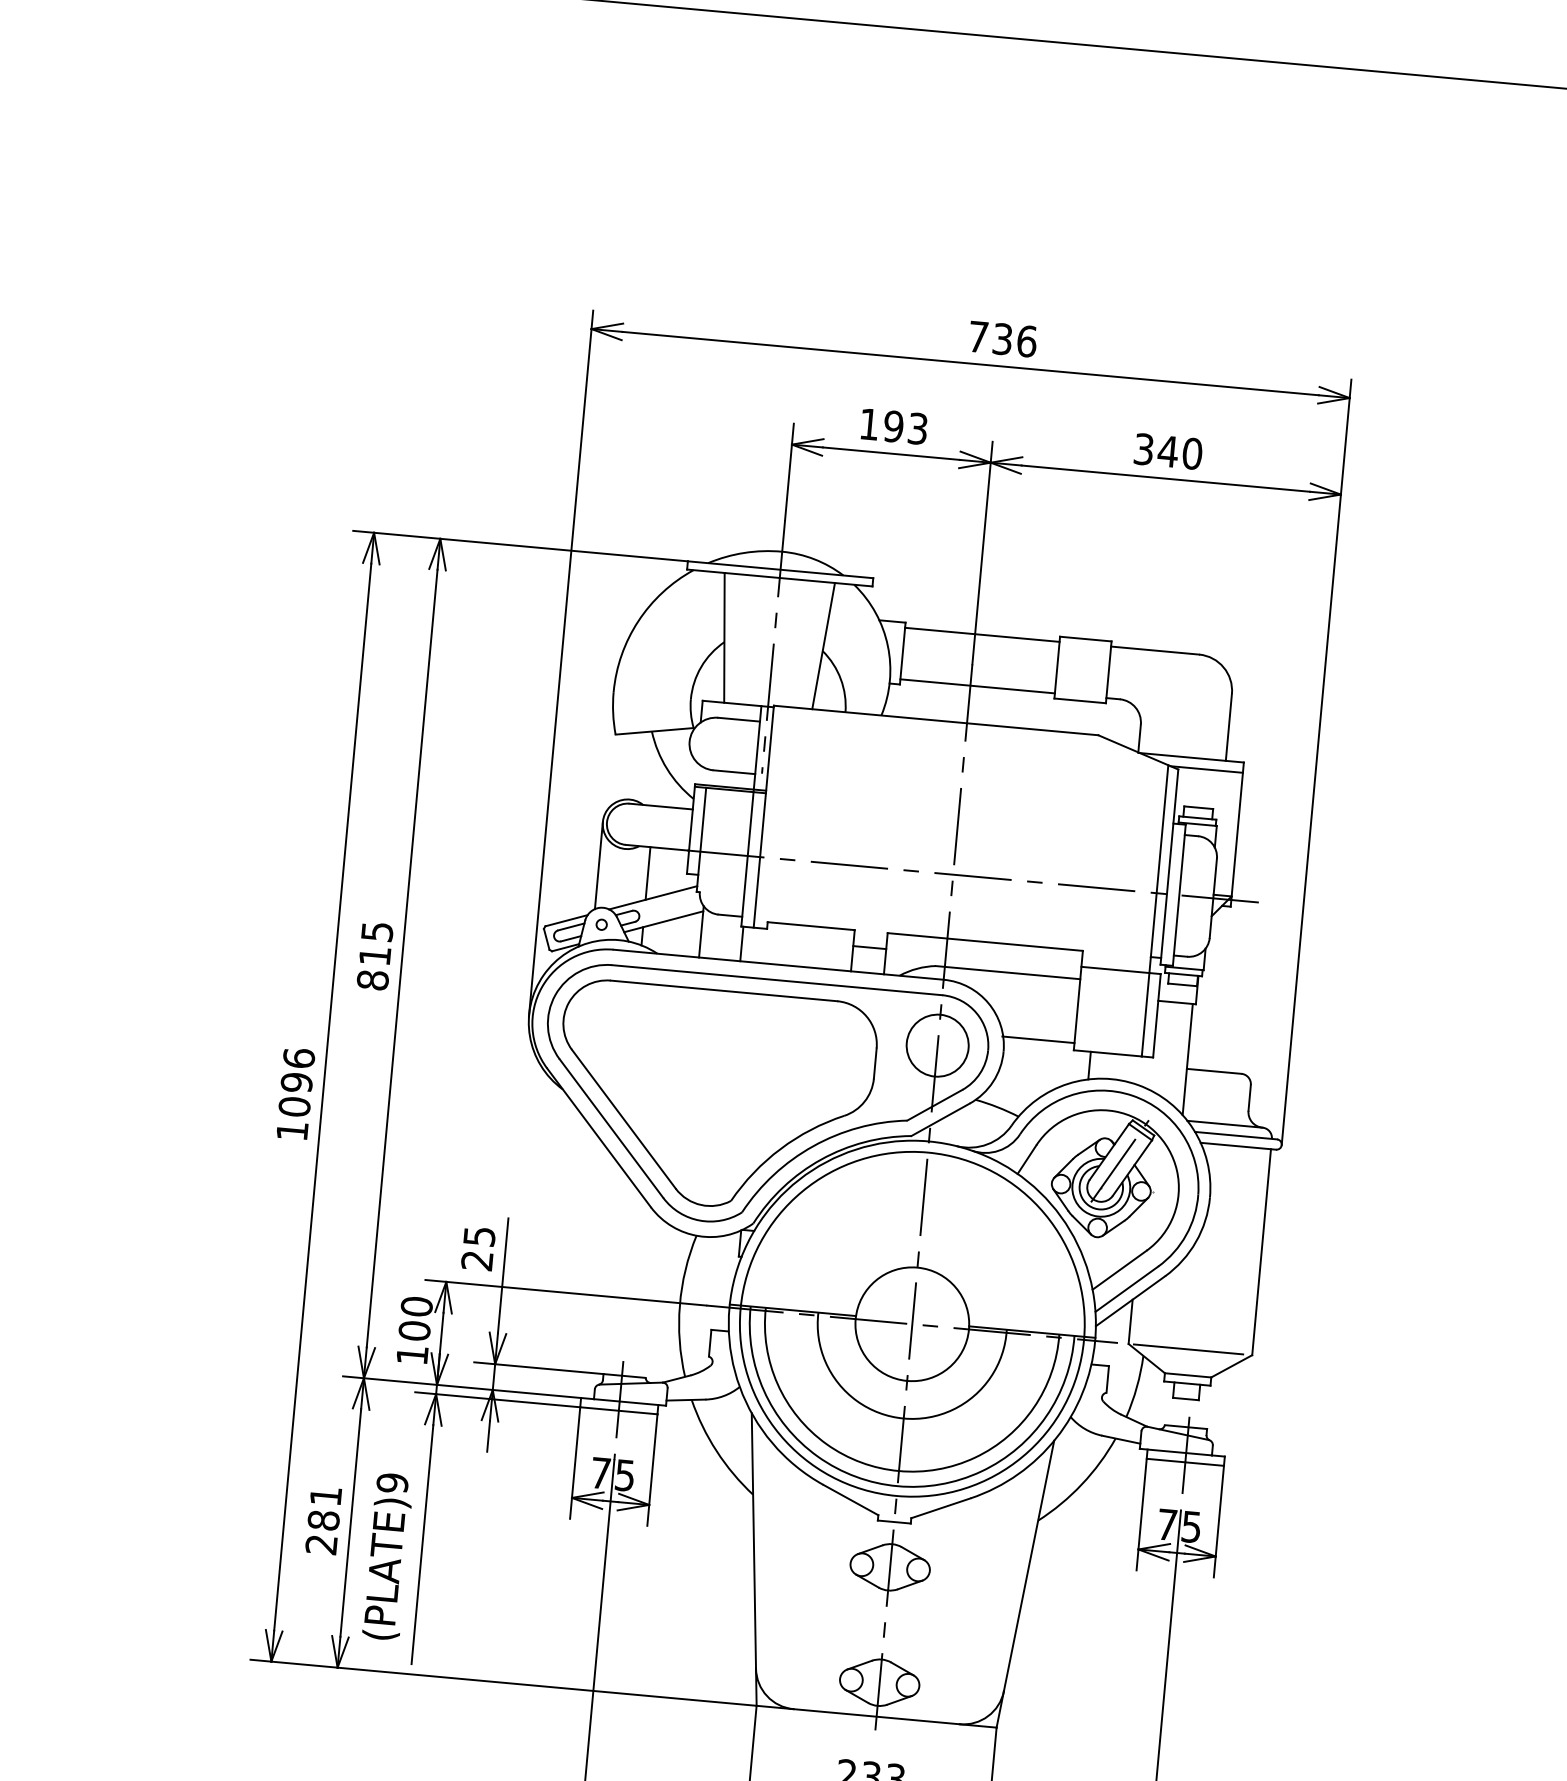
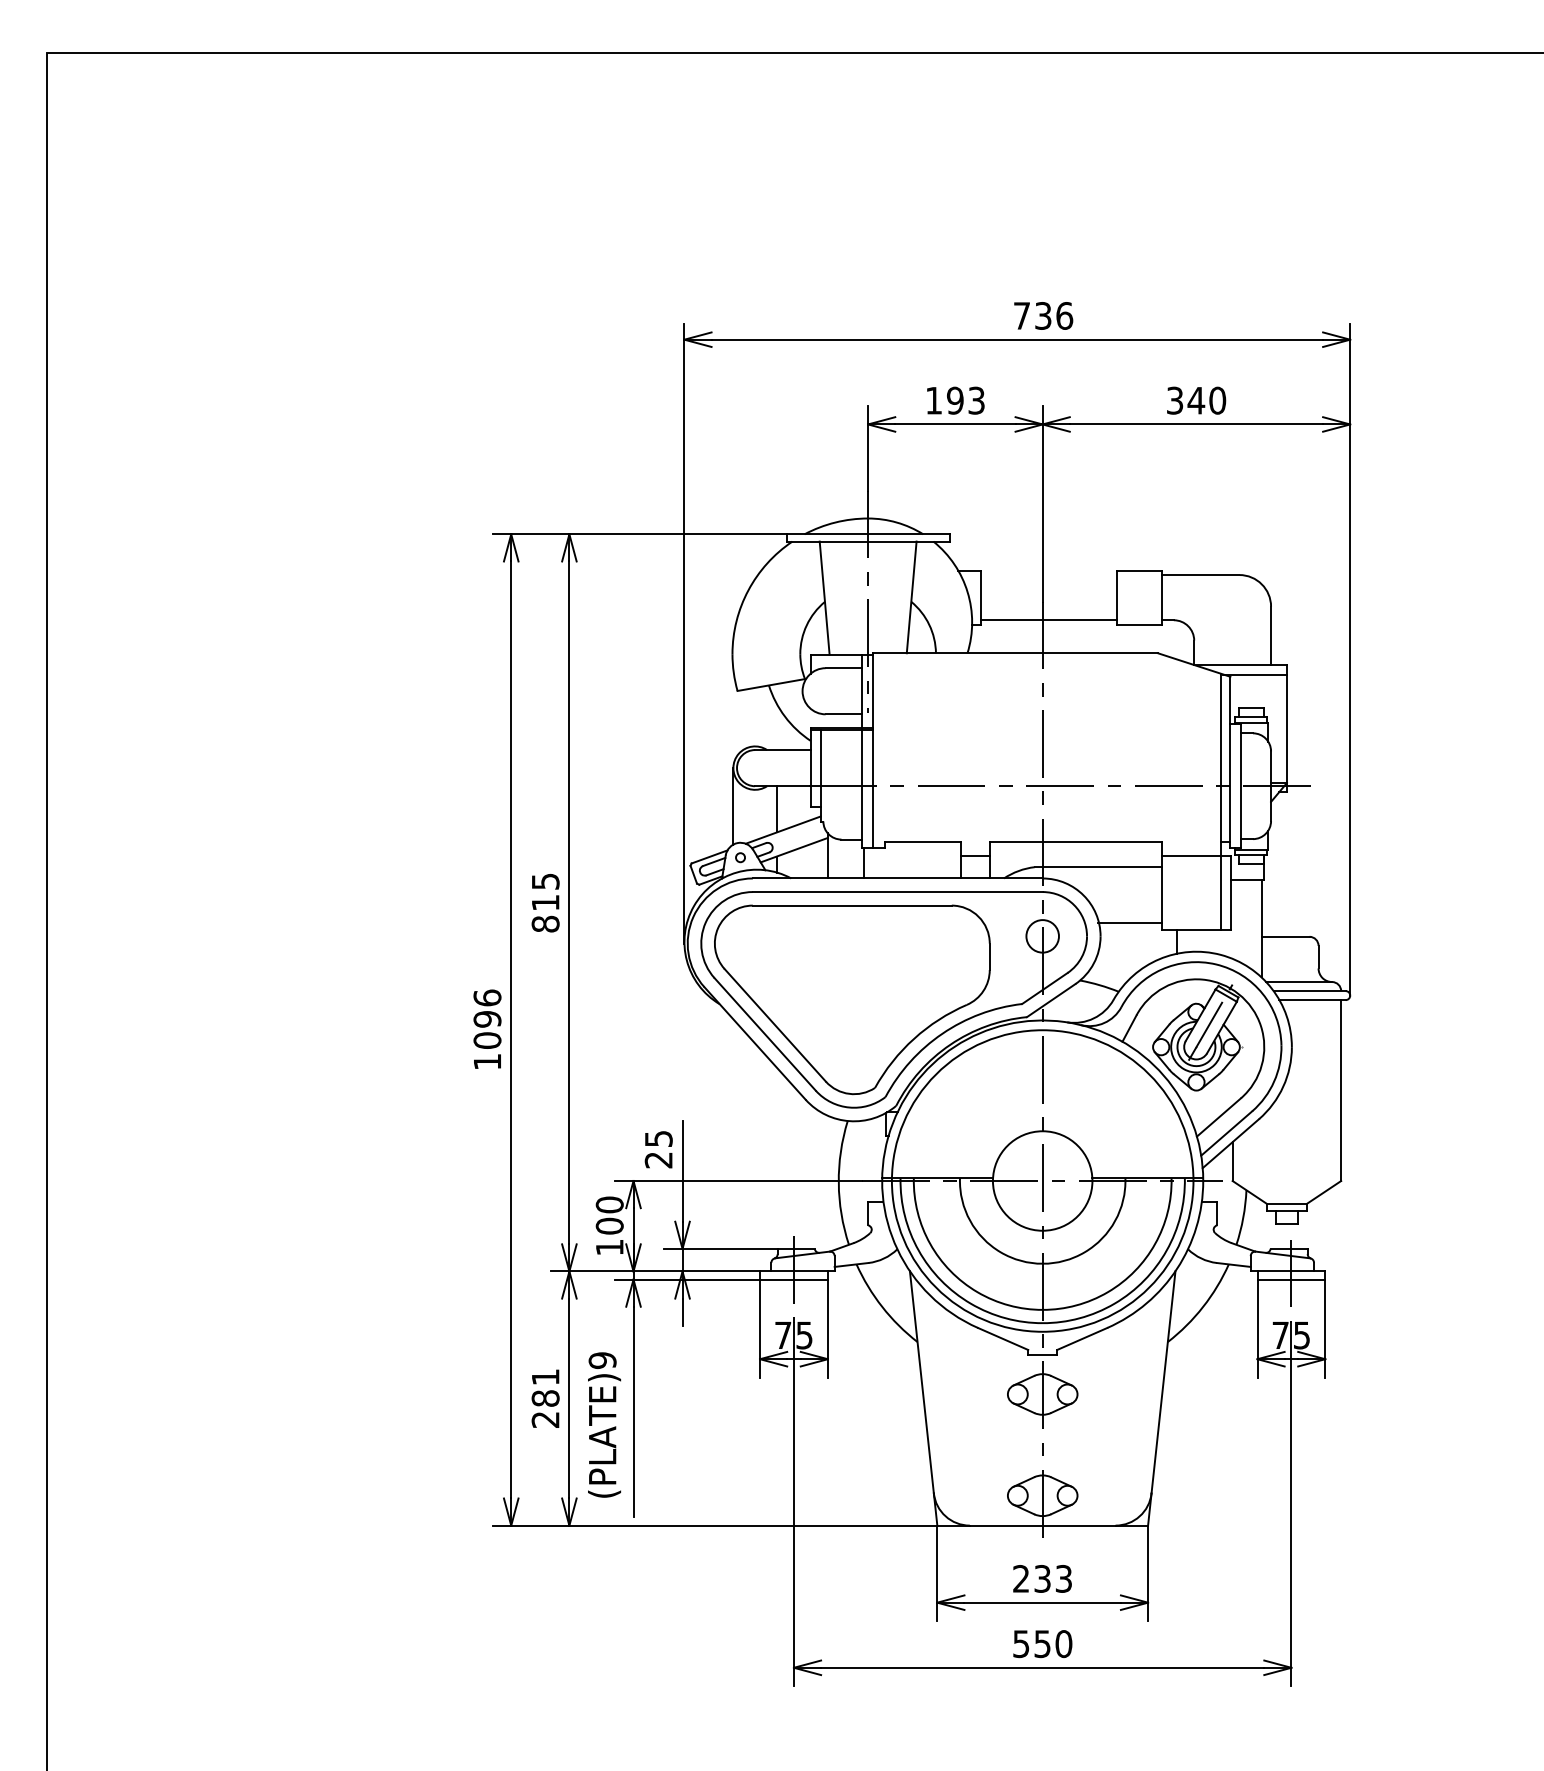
line: (981, 635) -> (1048, 575), removed
circle: (937, 1045) -> (1042, 936), size x0.6
line: (1188, 1349) -> (1285, 1181), removed

